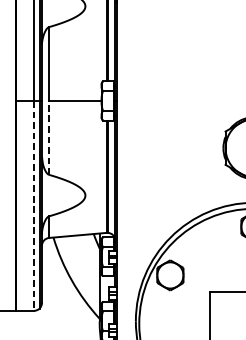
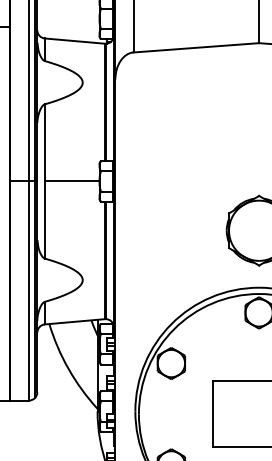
line: (48, 138) -> (44, 220), dashed -> solid
line: (34, 206) -> (29, 291), dashed -> solid

